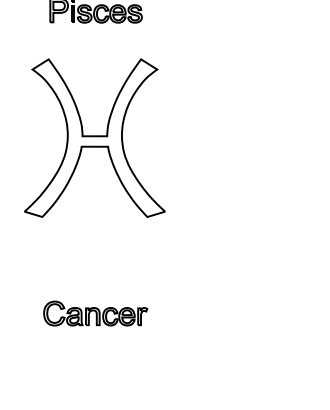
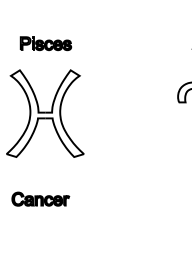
part: (95, 312) -> (40, 198), moved

